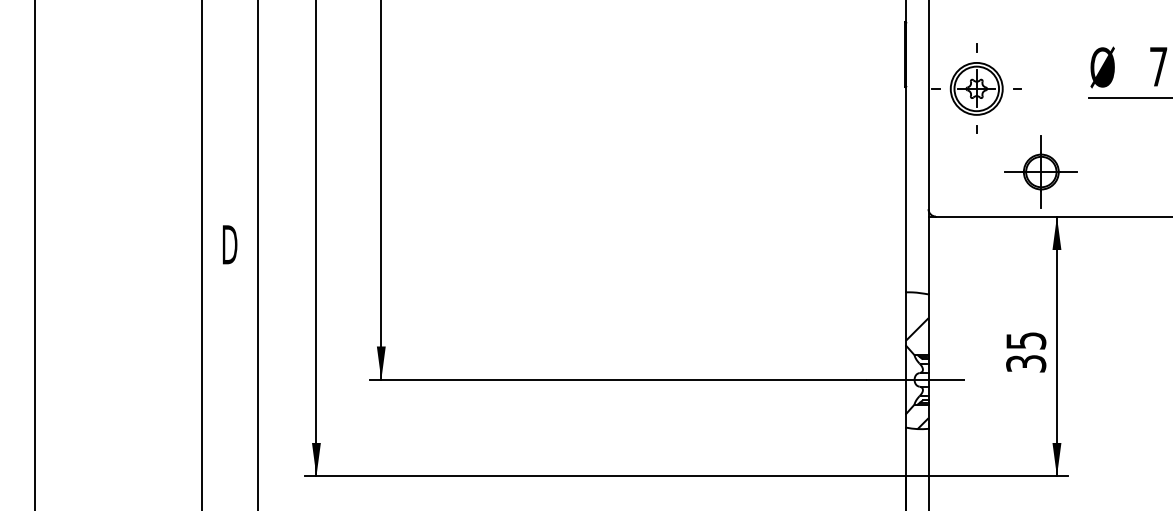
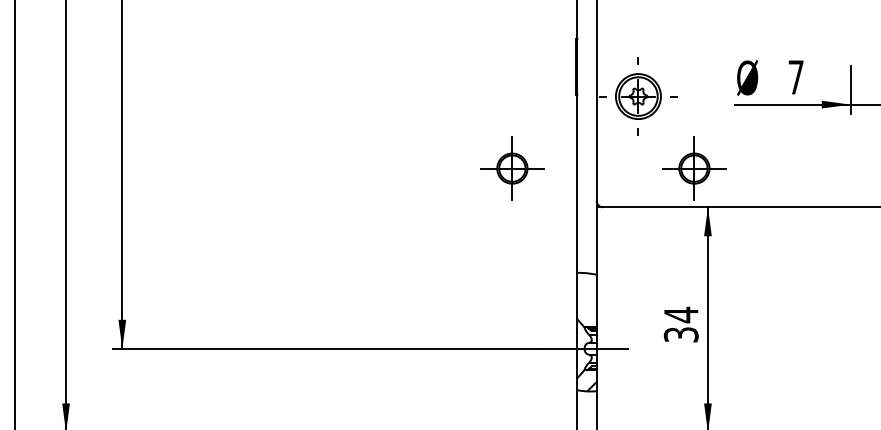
part: (830, 171) -> (511, 168), added
hatch: (917, 329) -> (587, 305), removed
text: (1026, 340) -> (681, 314), 35 -> 34

